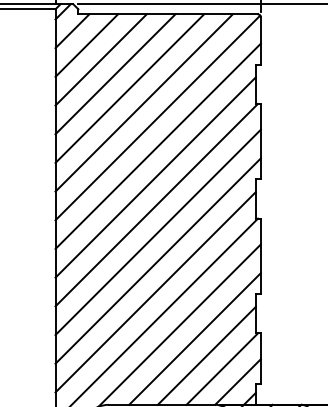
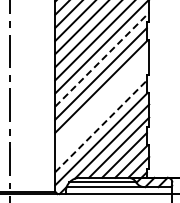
line: (158, 145) -> (102, 59), solid -> dashed
line: (158, 231) -> (102, 98), removed
line: (158, 261) -> (102, 112), removed
line: (156, 292) -> (101, 126), solid -> dashed

